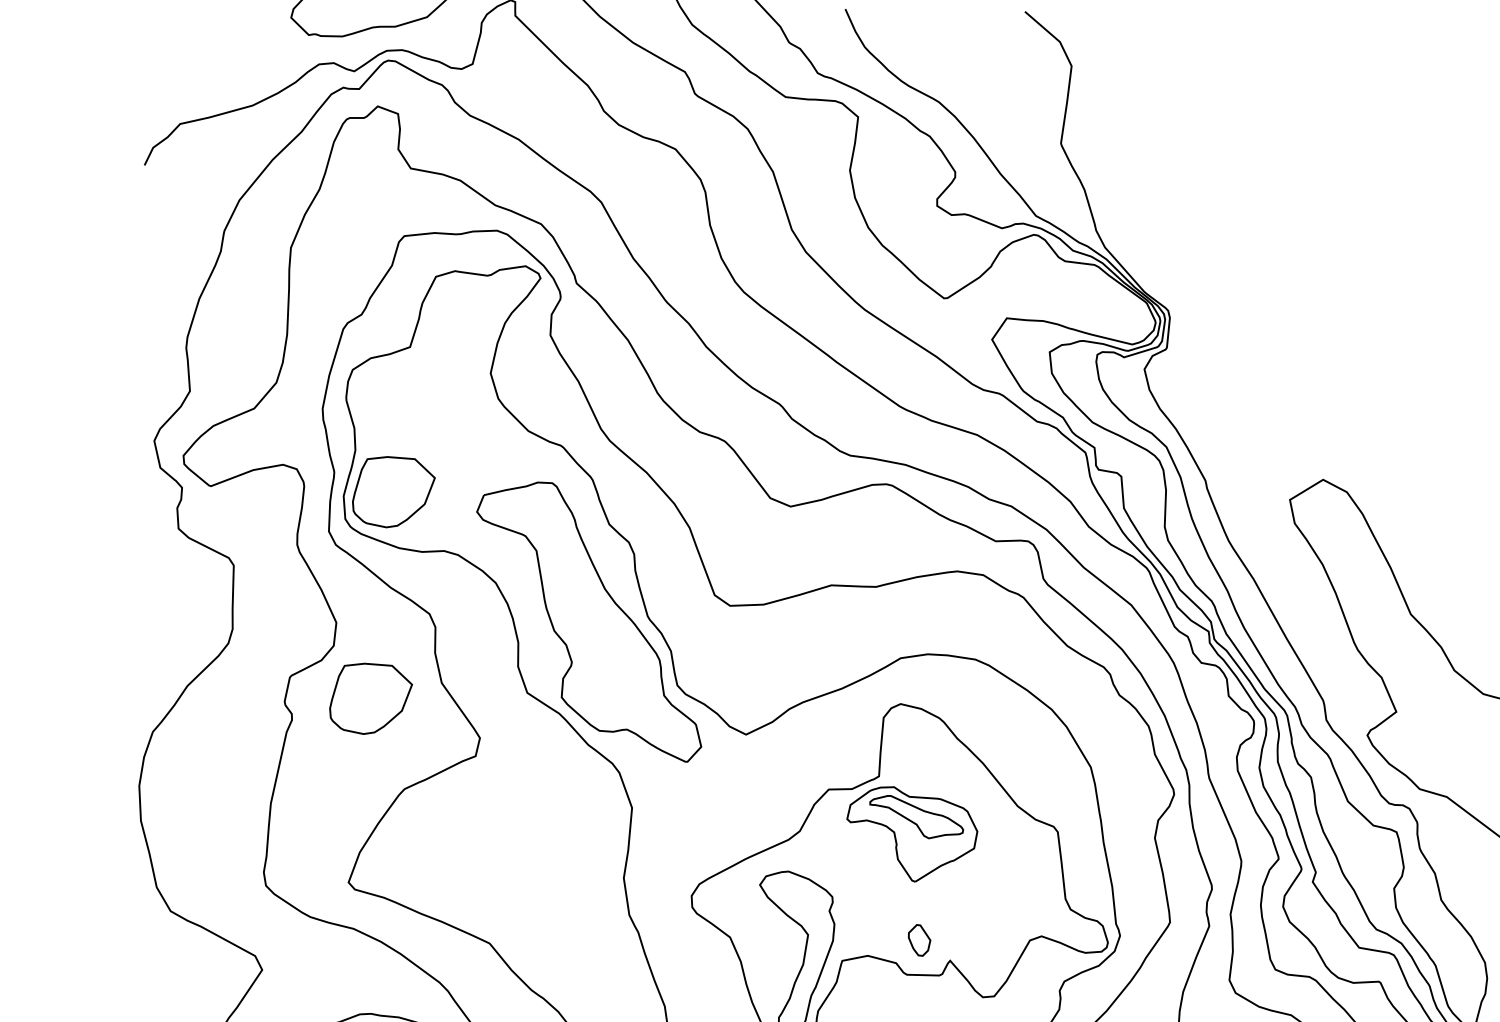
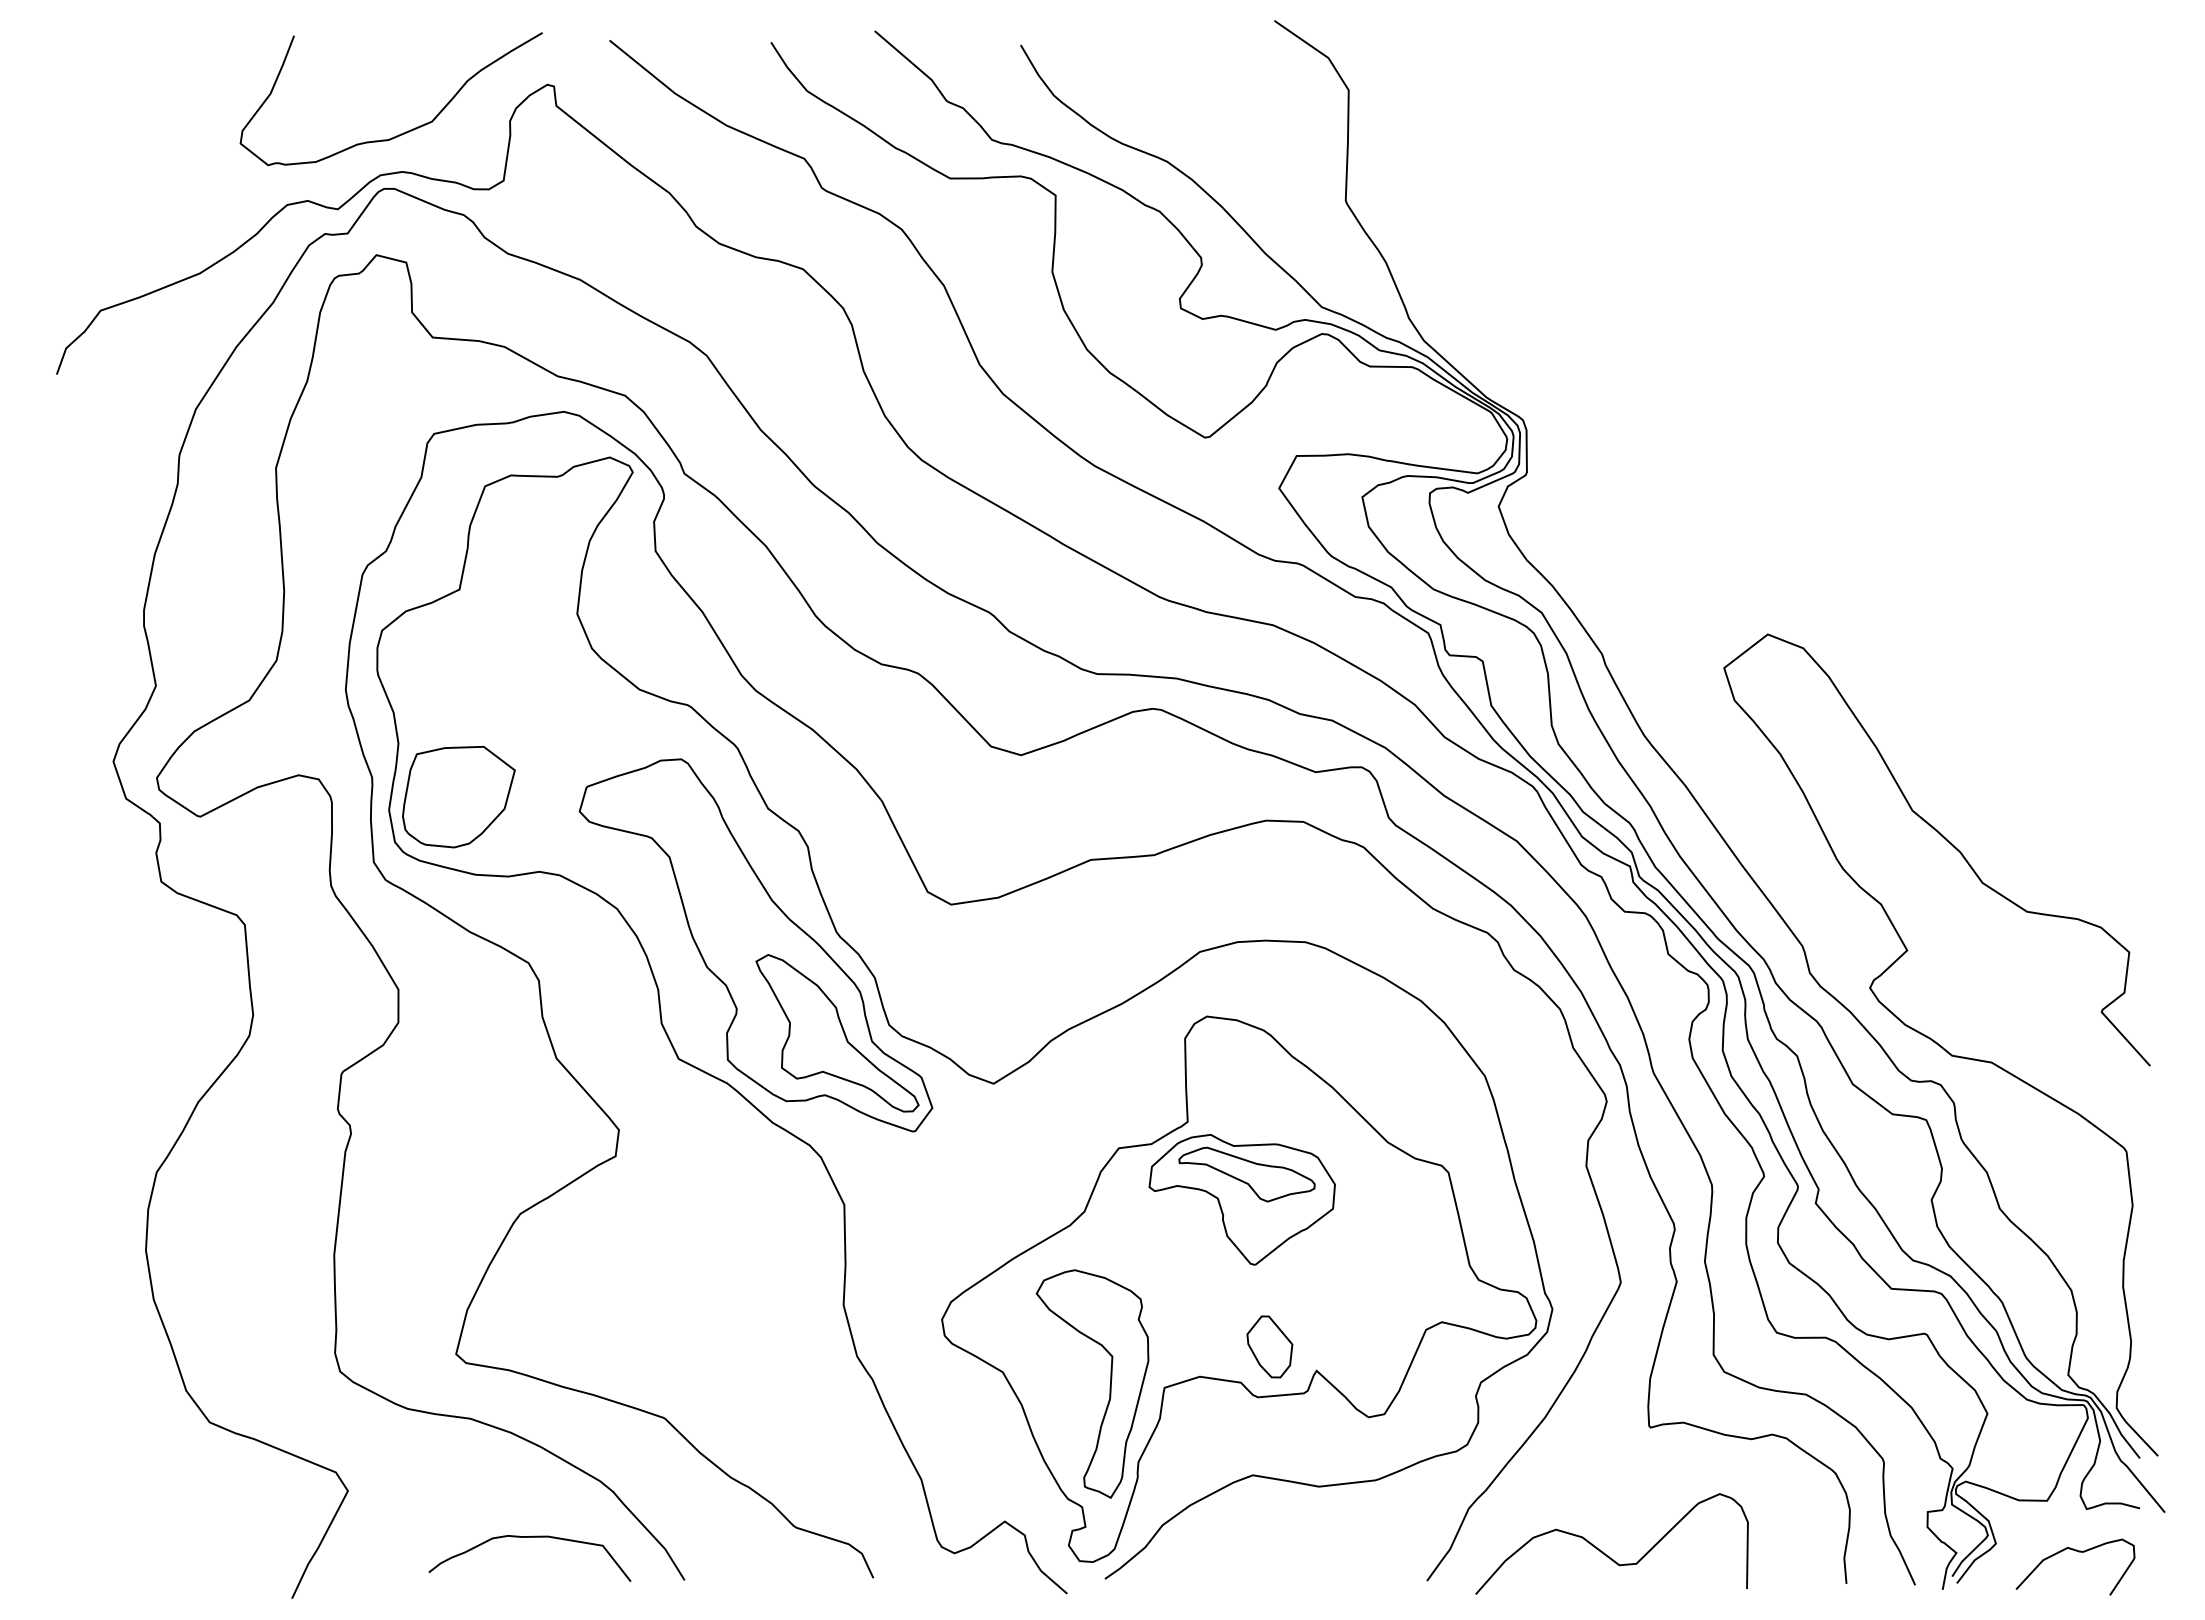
part: (640, 687) -> (837, 1033), added
part: (370, 698) -> (458, 1091), removed
part: (918, 940) -> (1269, 1346), size x1.43

